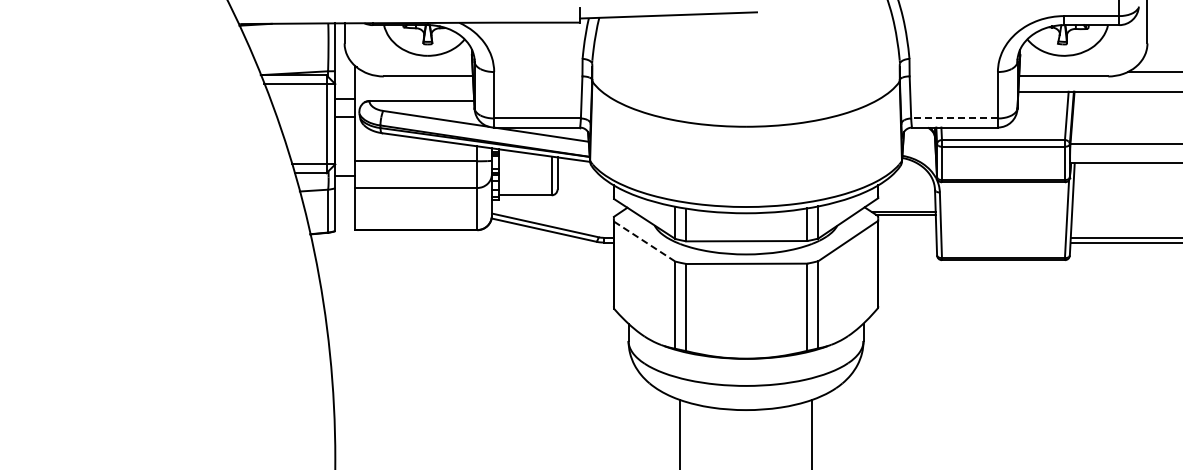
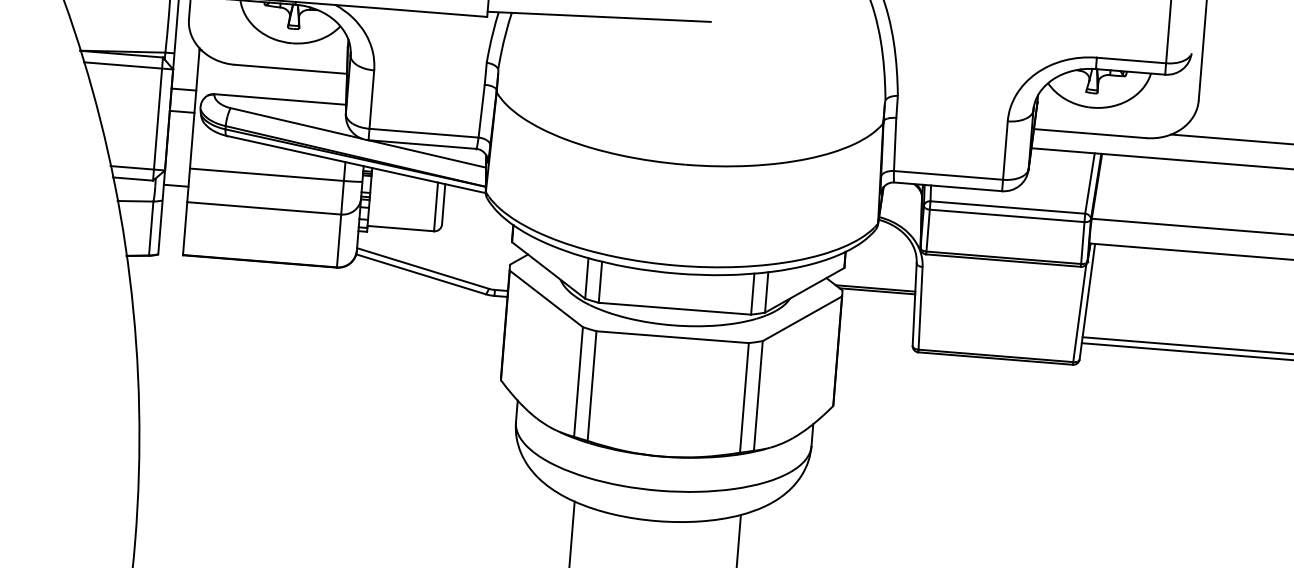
line: (954, 118) -> (948, 175), dashed -> solid
line: (644, 241) -> (546, 298), dashed -> solid

